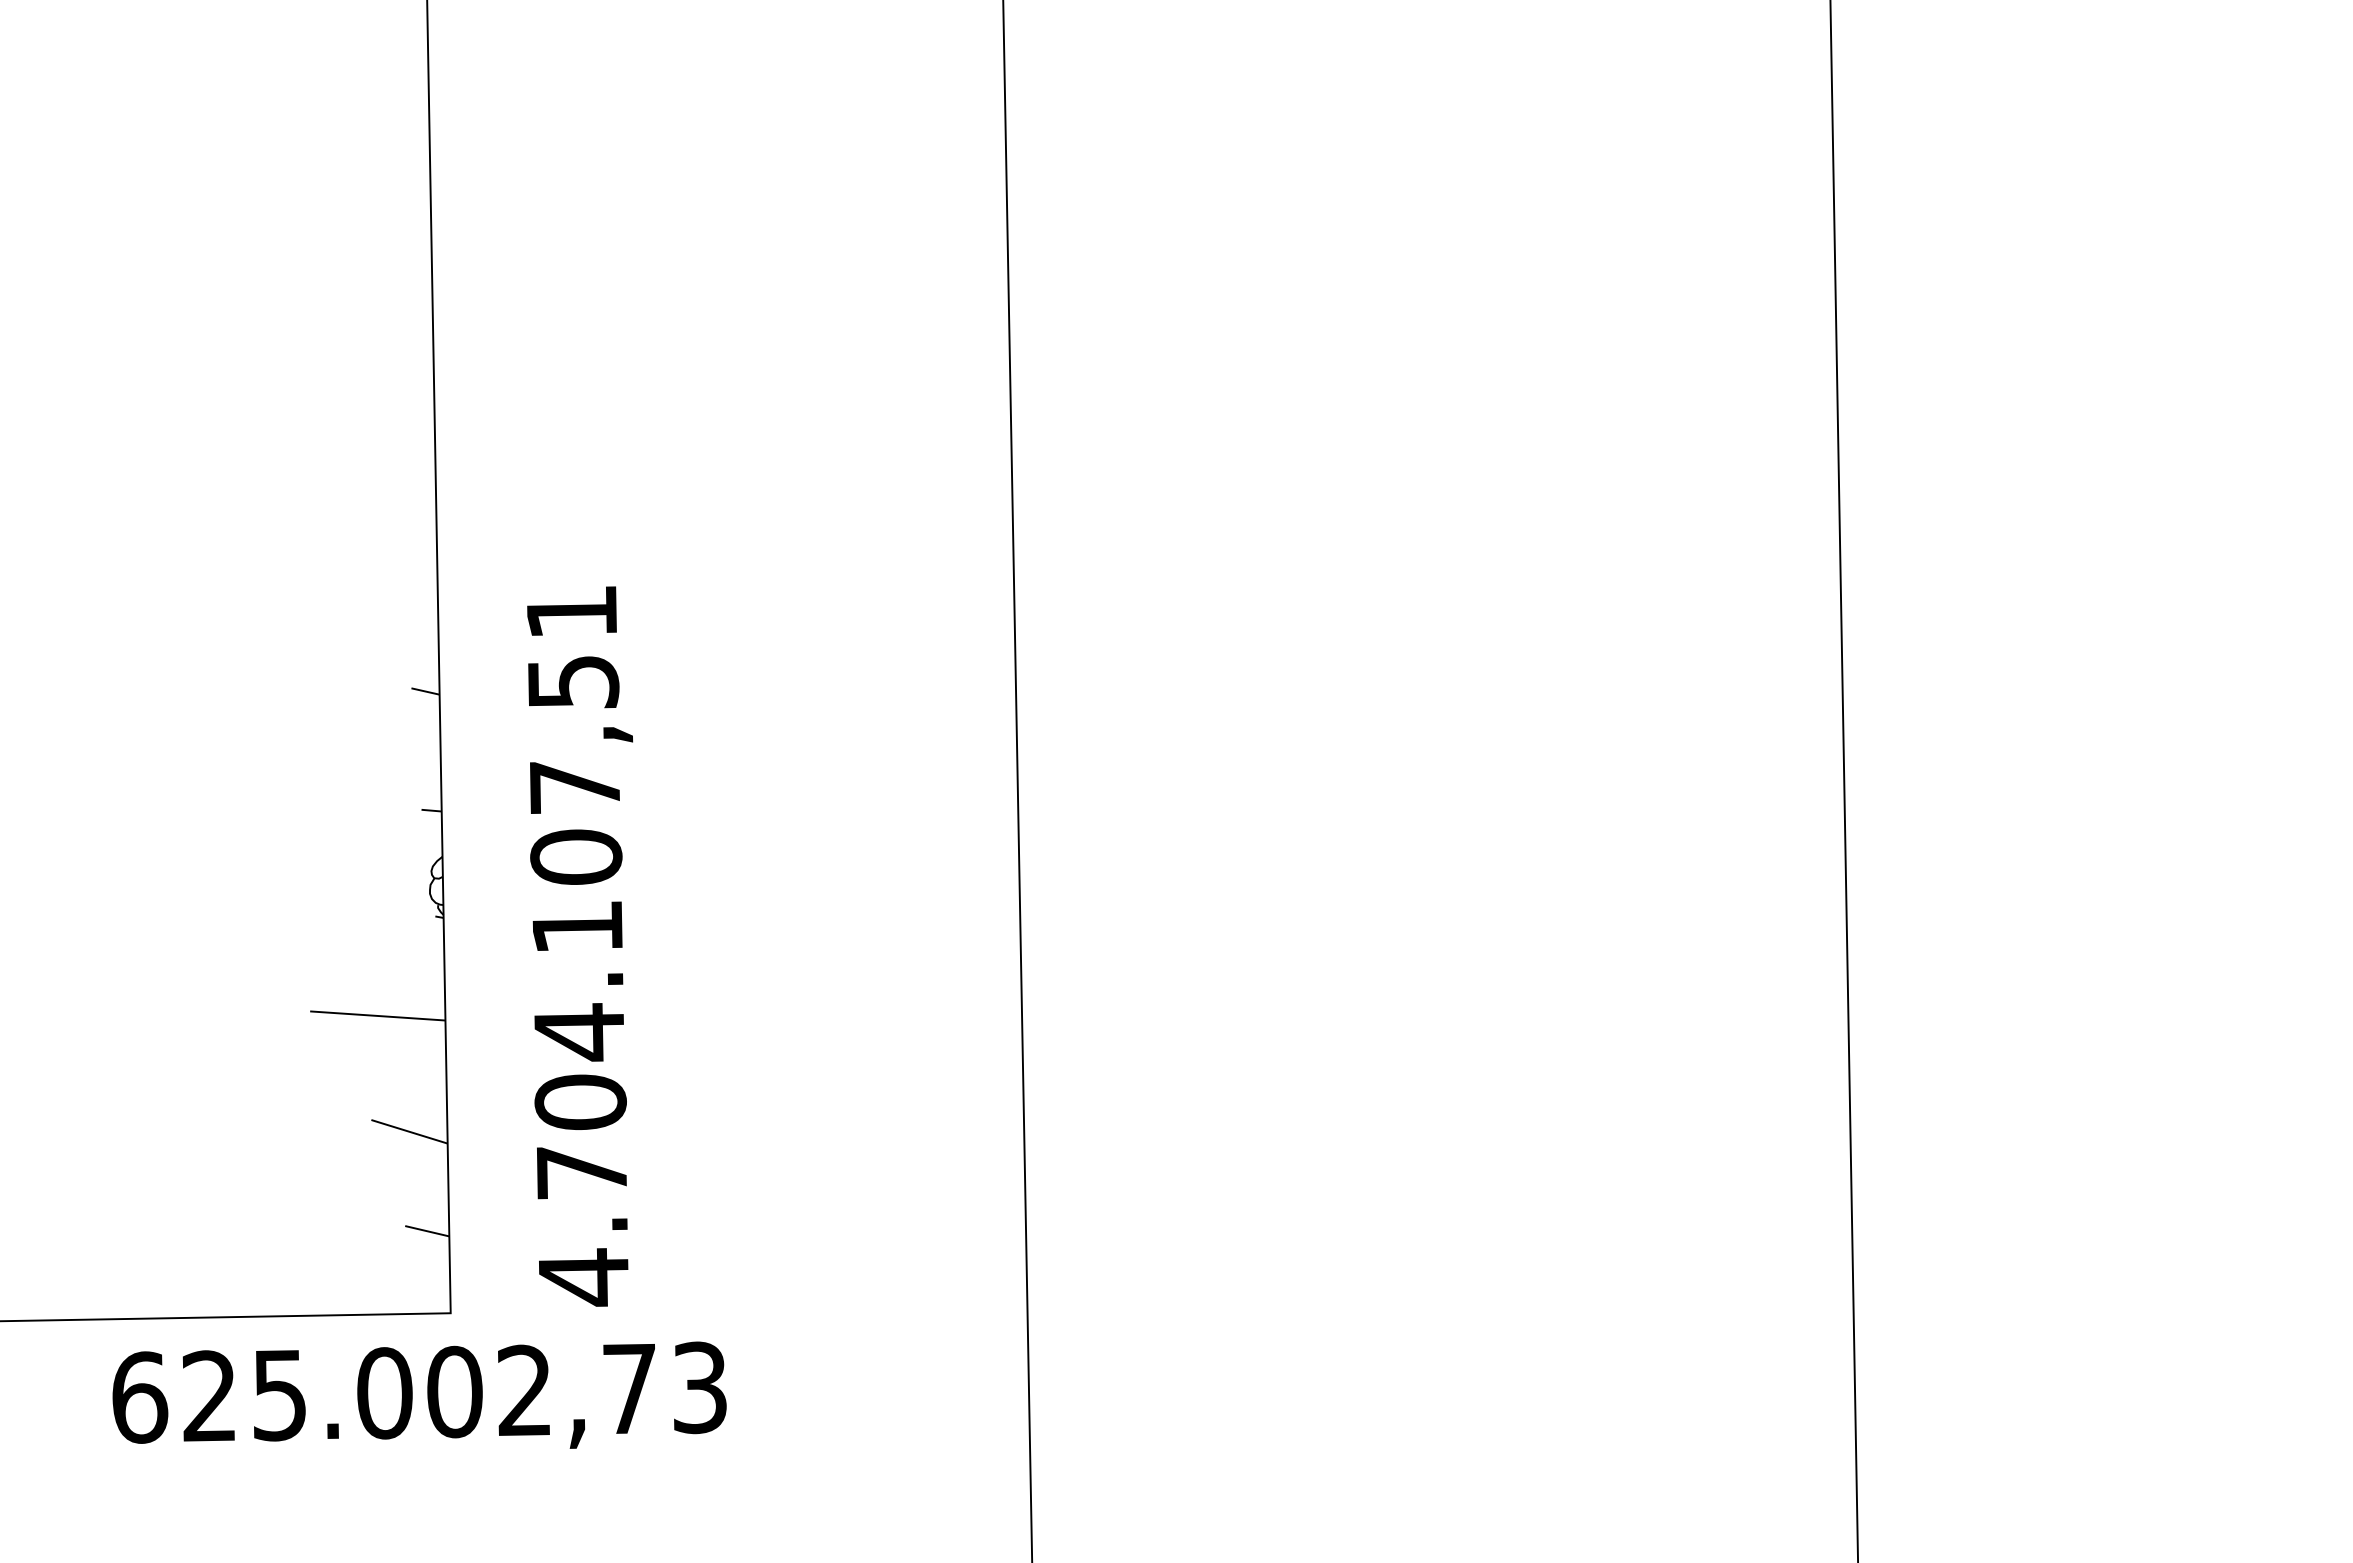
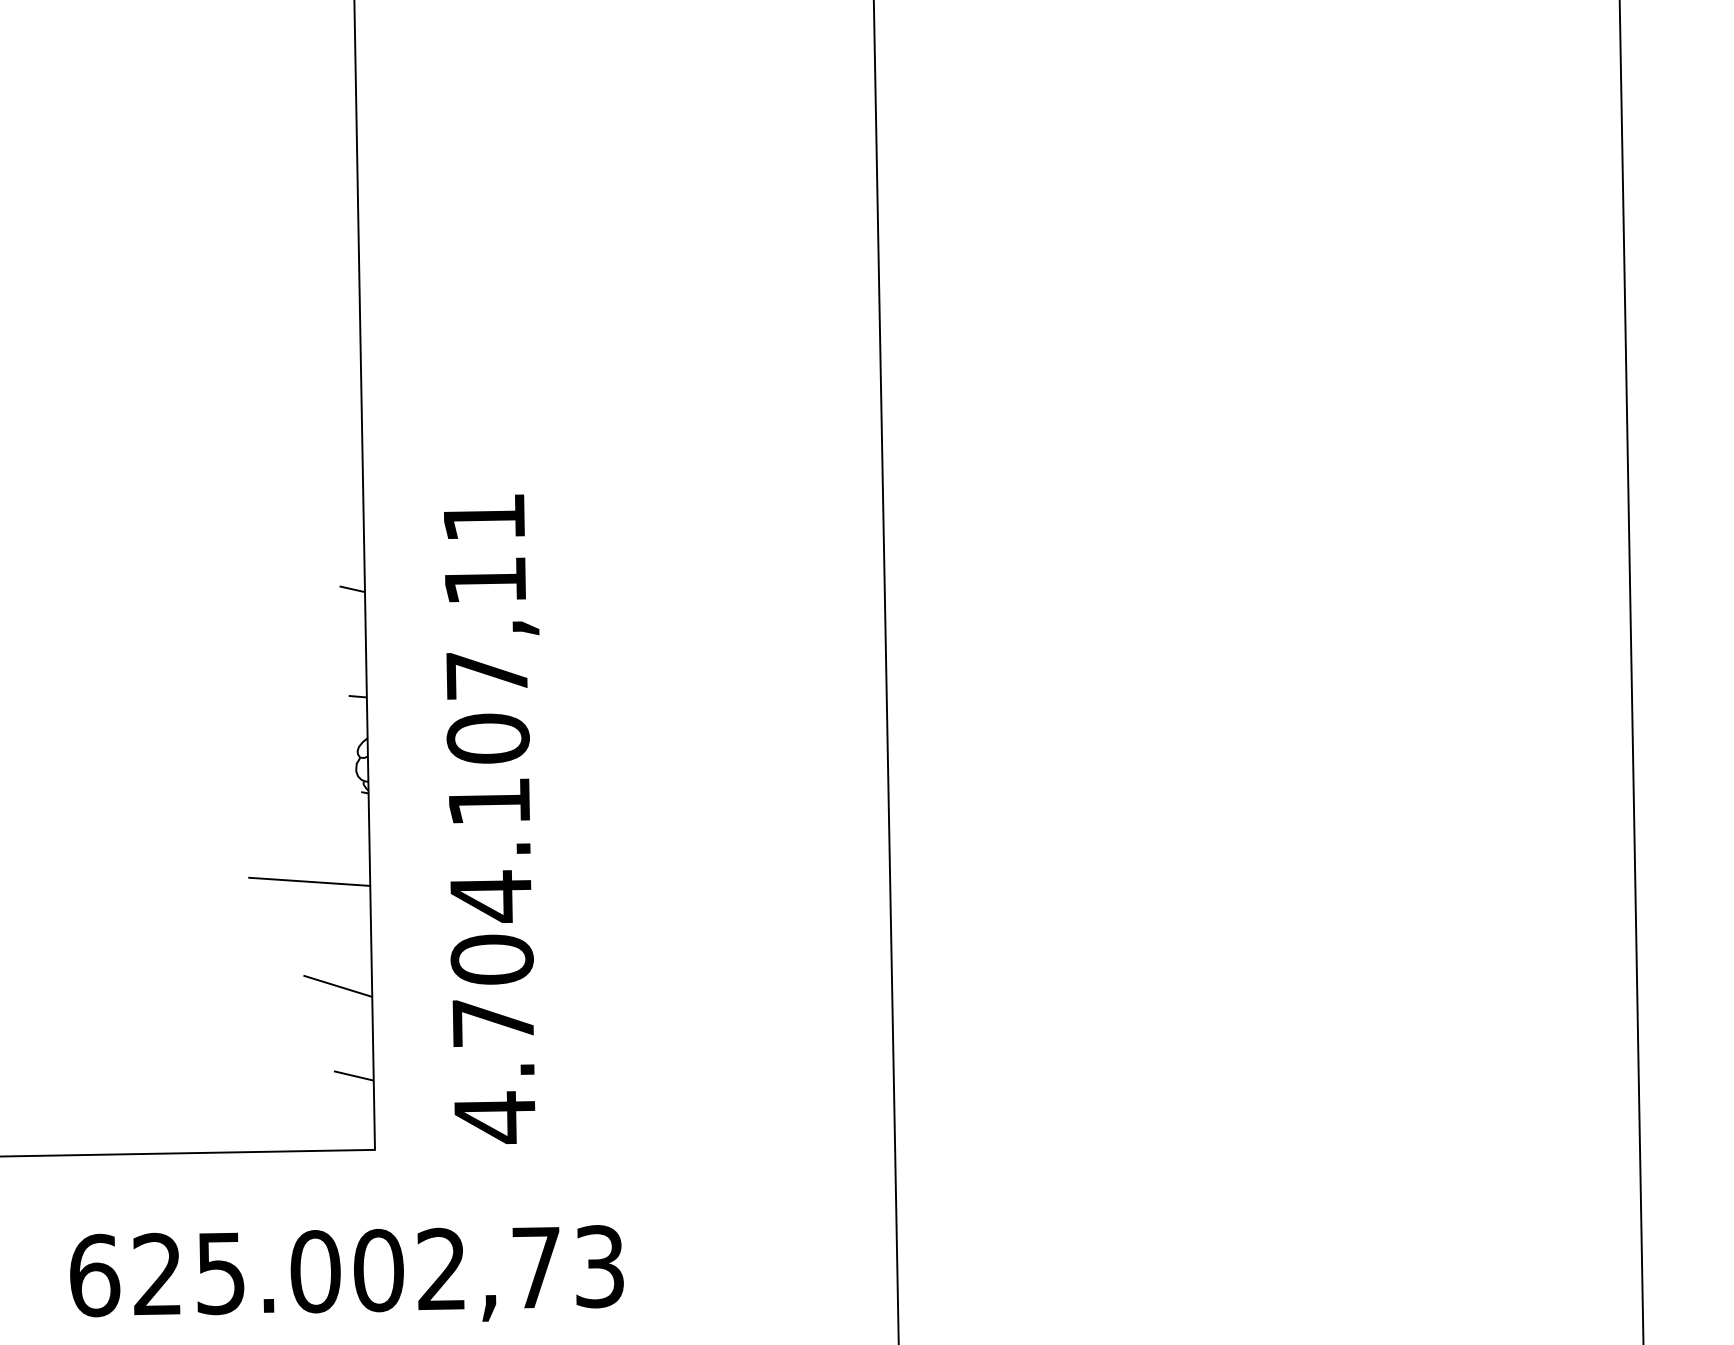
text: (573, 682) -> (485, 581), 4.704.107,51 -> 4.704.107,11
text: (419, 1394) -> (346, 1272), moved

